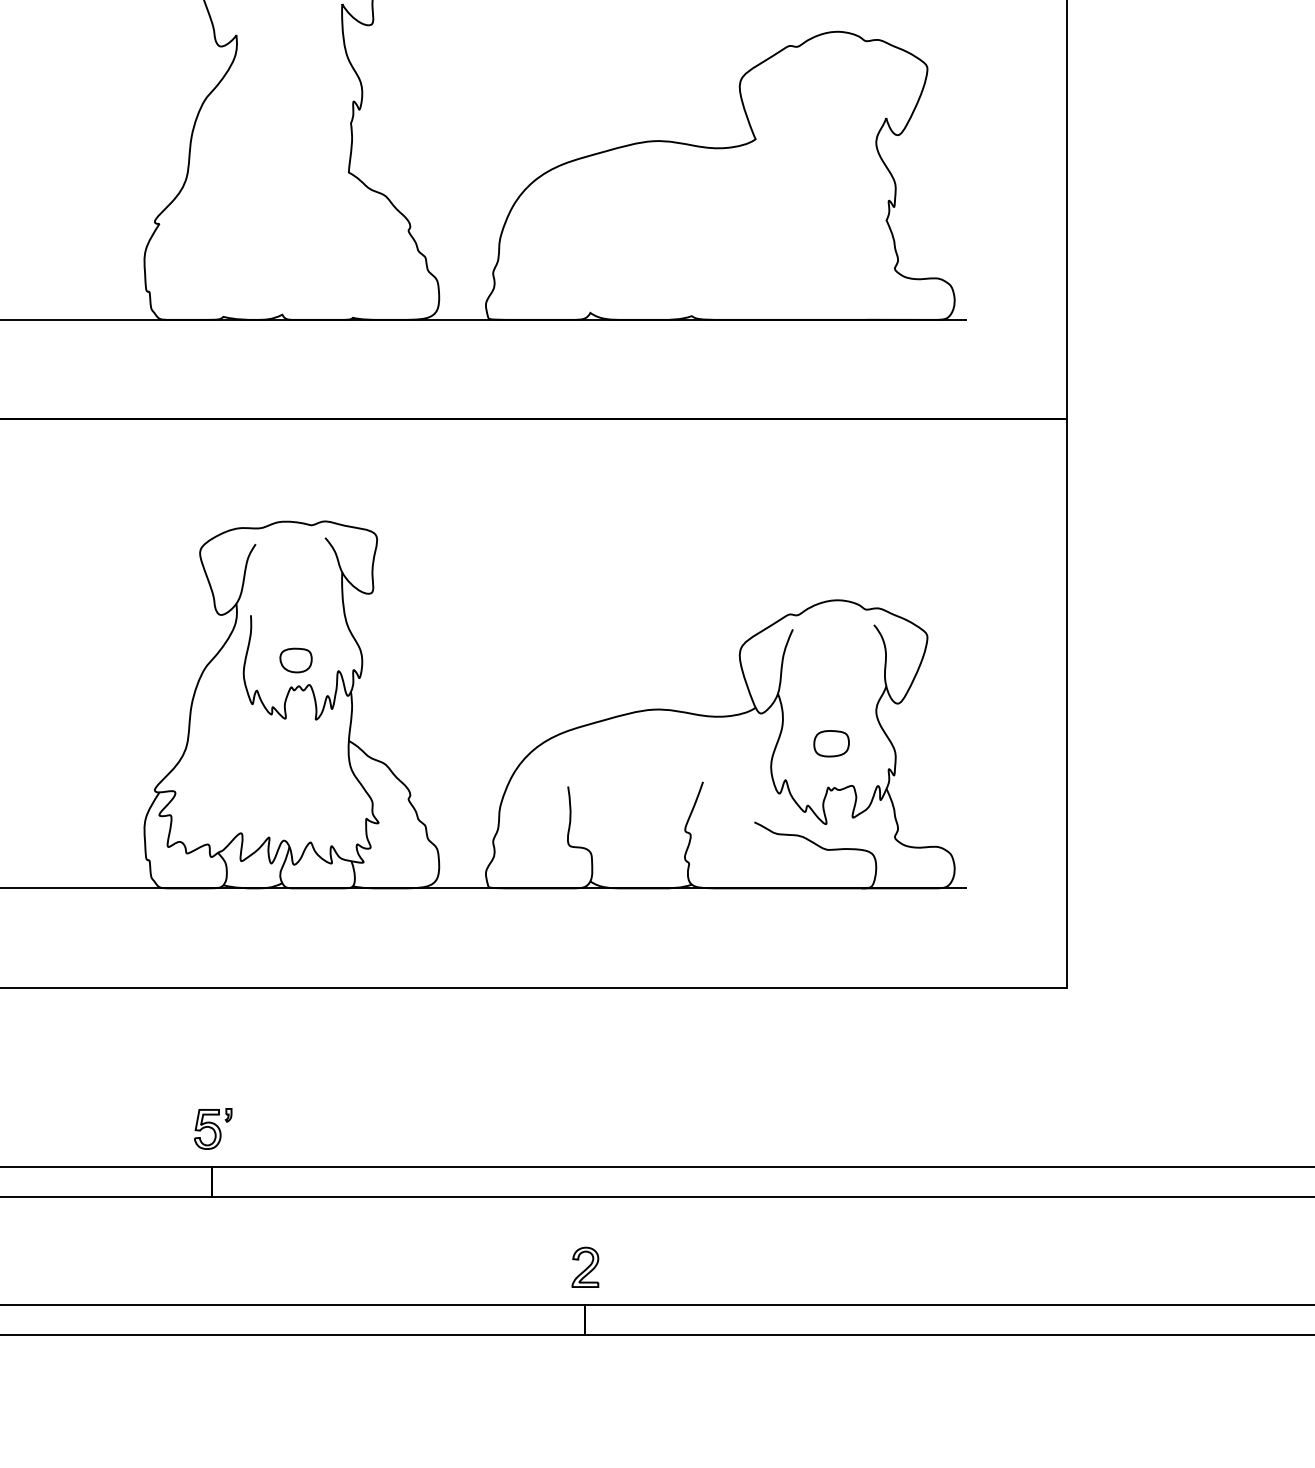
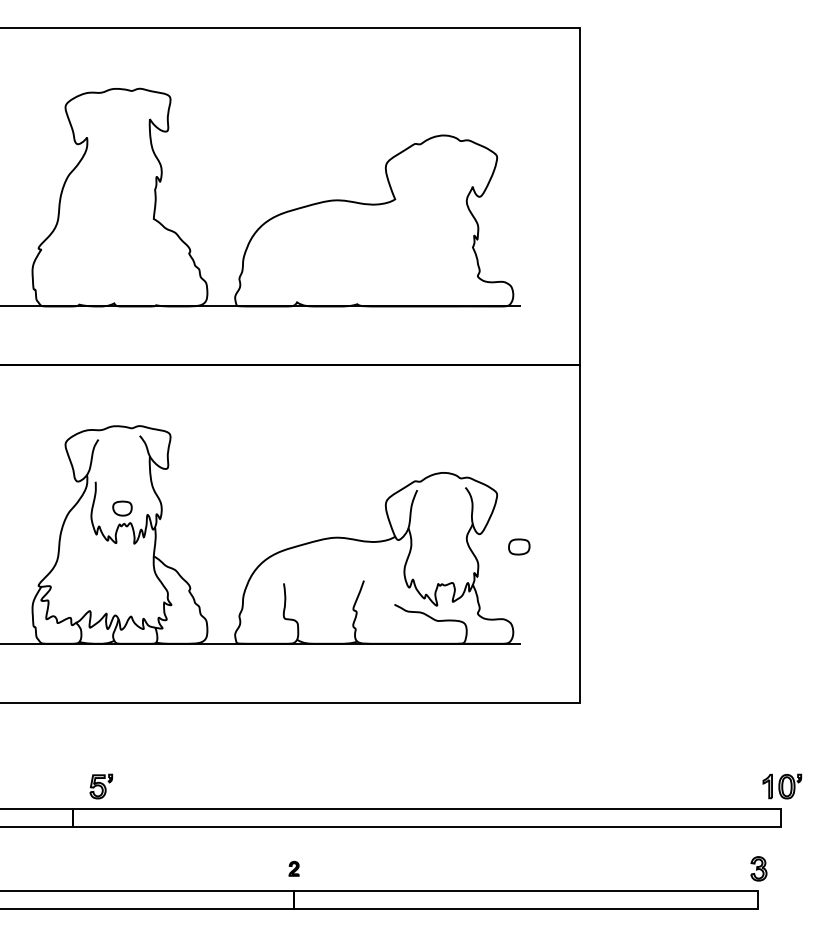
part: (831, 742) -> (519, 546), moved
part: (213, 1128) -> (101, 786), moved
part: (584, 1266) -> (293, 868), size x0.6

